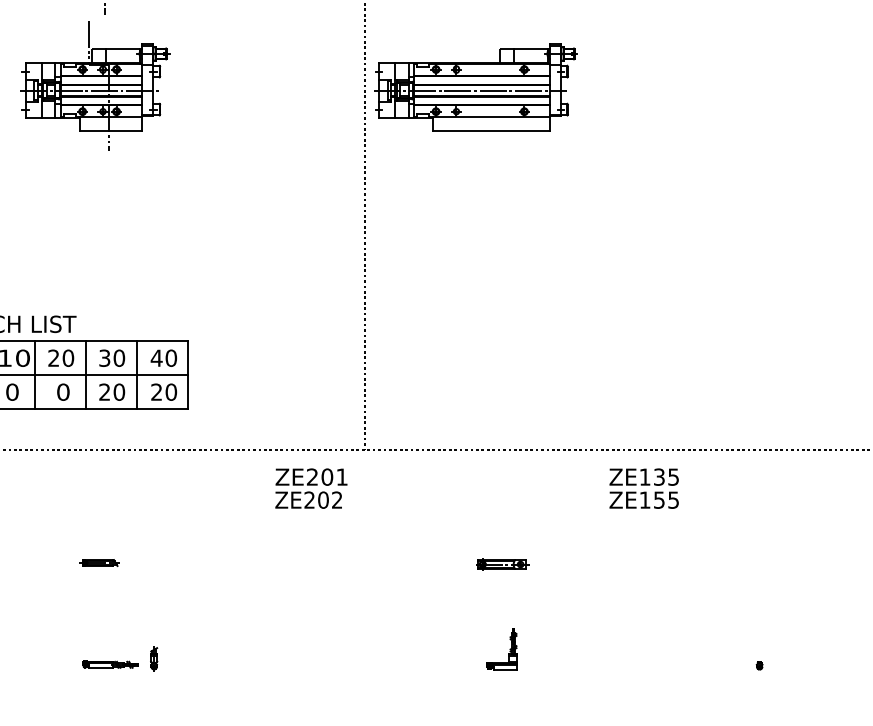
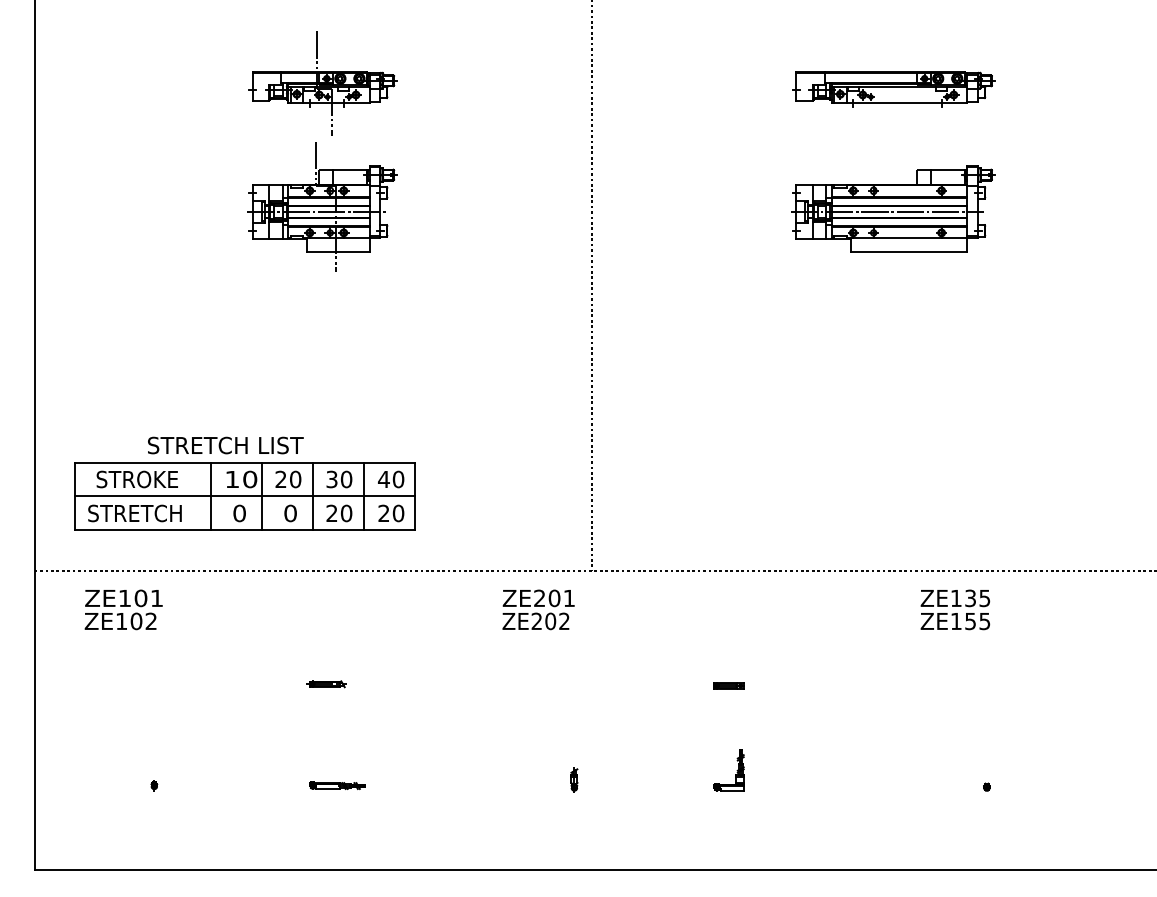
part: (476, 87) -> (893, 208), moved
text: (644, 488) -> (955, 609), moved
part: (501, 564) -> (728, 685), size x0.62
part: (154, 658) -> (574, 779), moved

